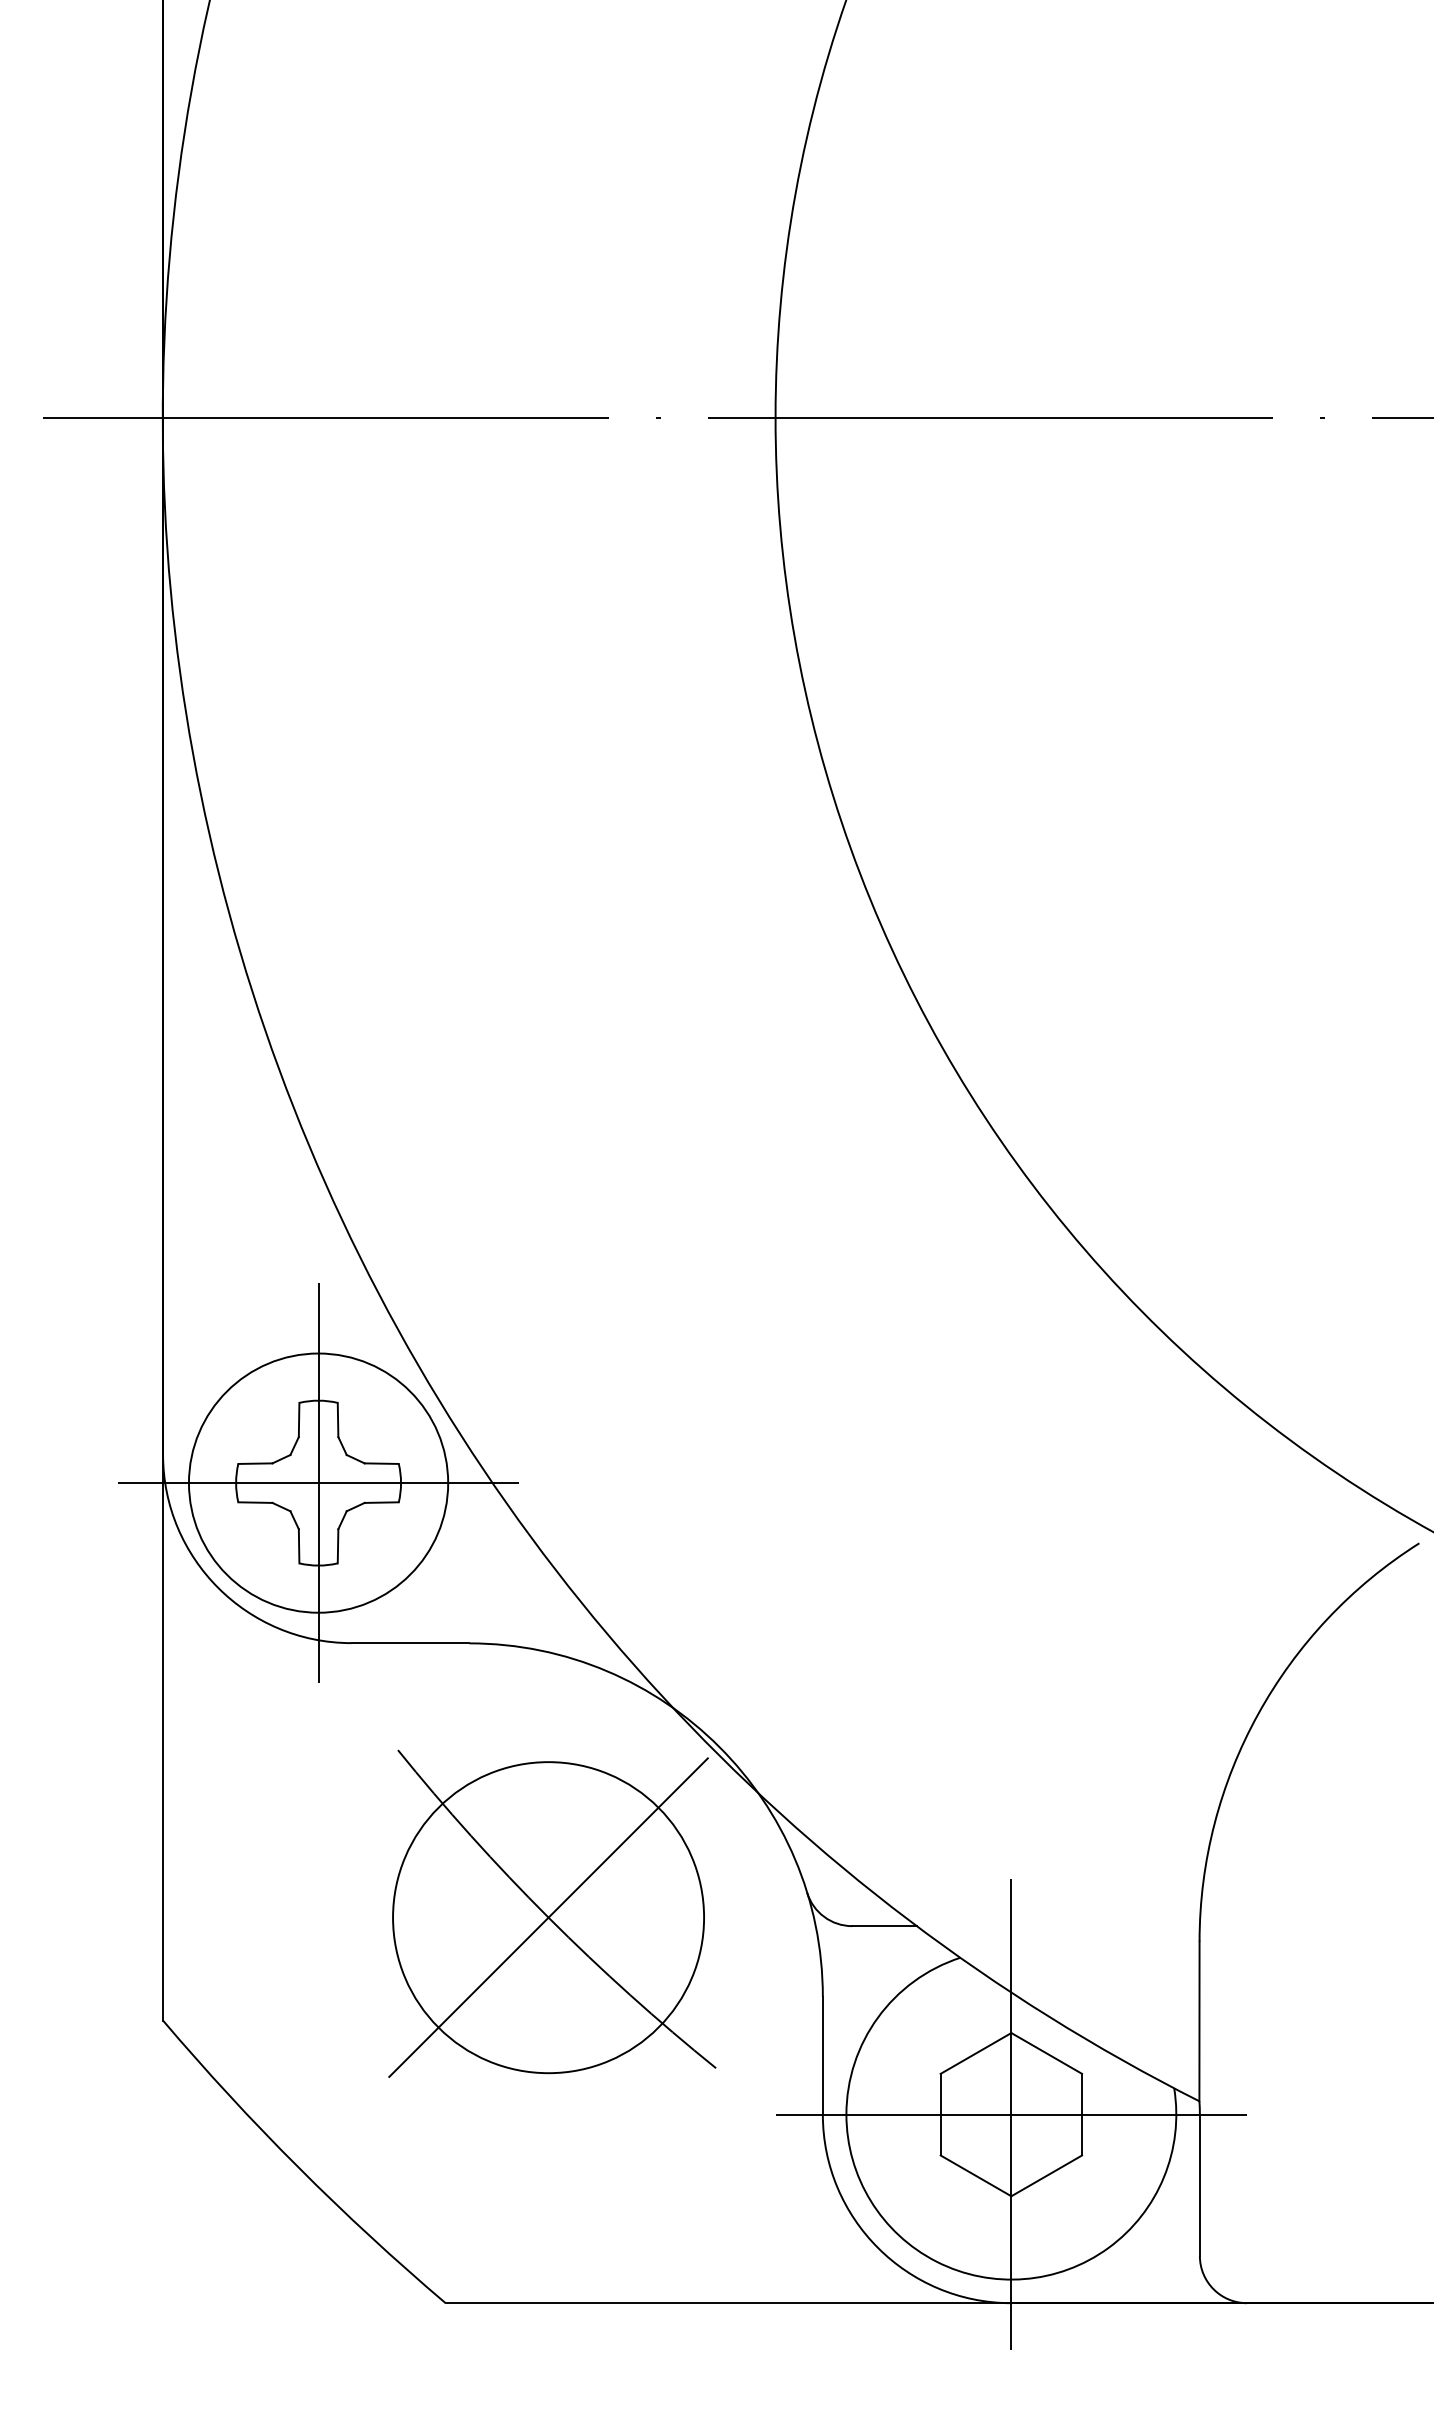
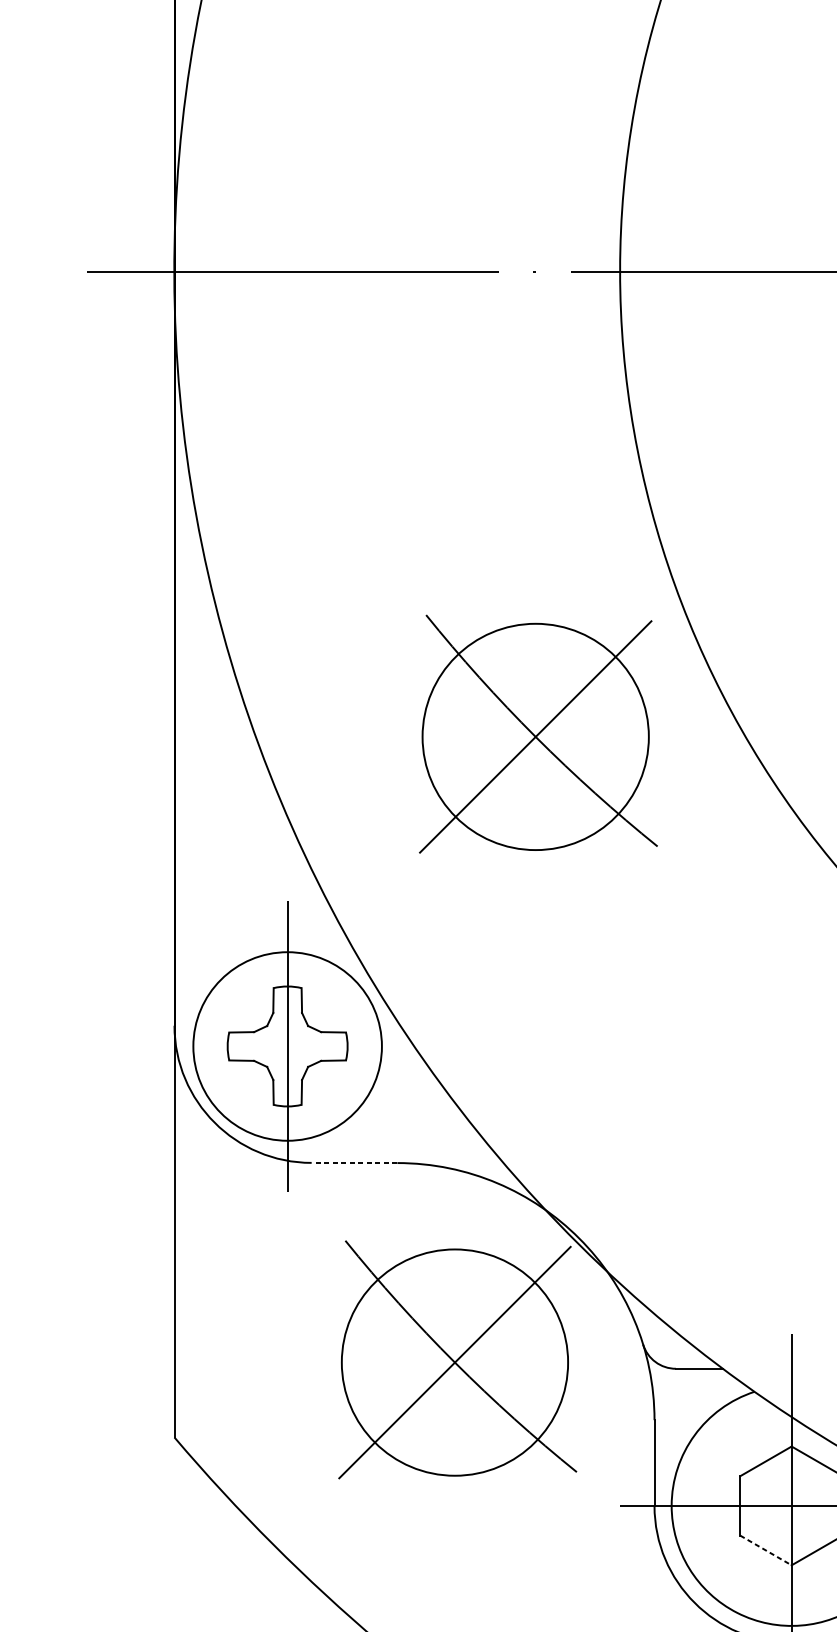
part: (663, 1053) -> (538, 733), added
line: (318, 1483) -> (287, 1046), removed
line: (410, 1643) -> (354, 1163), solid -> dashed
line: (976, 2175) -> (766, 1550), solid -> dashed

